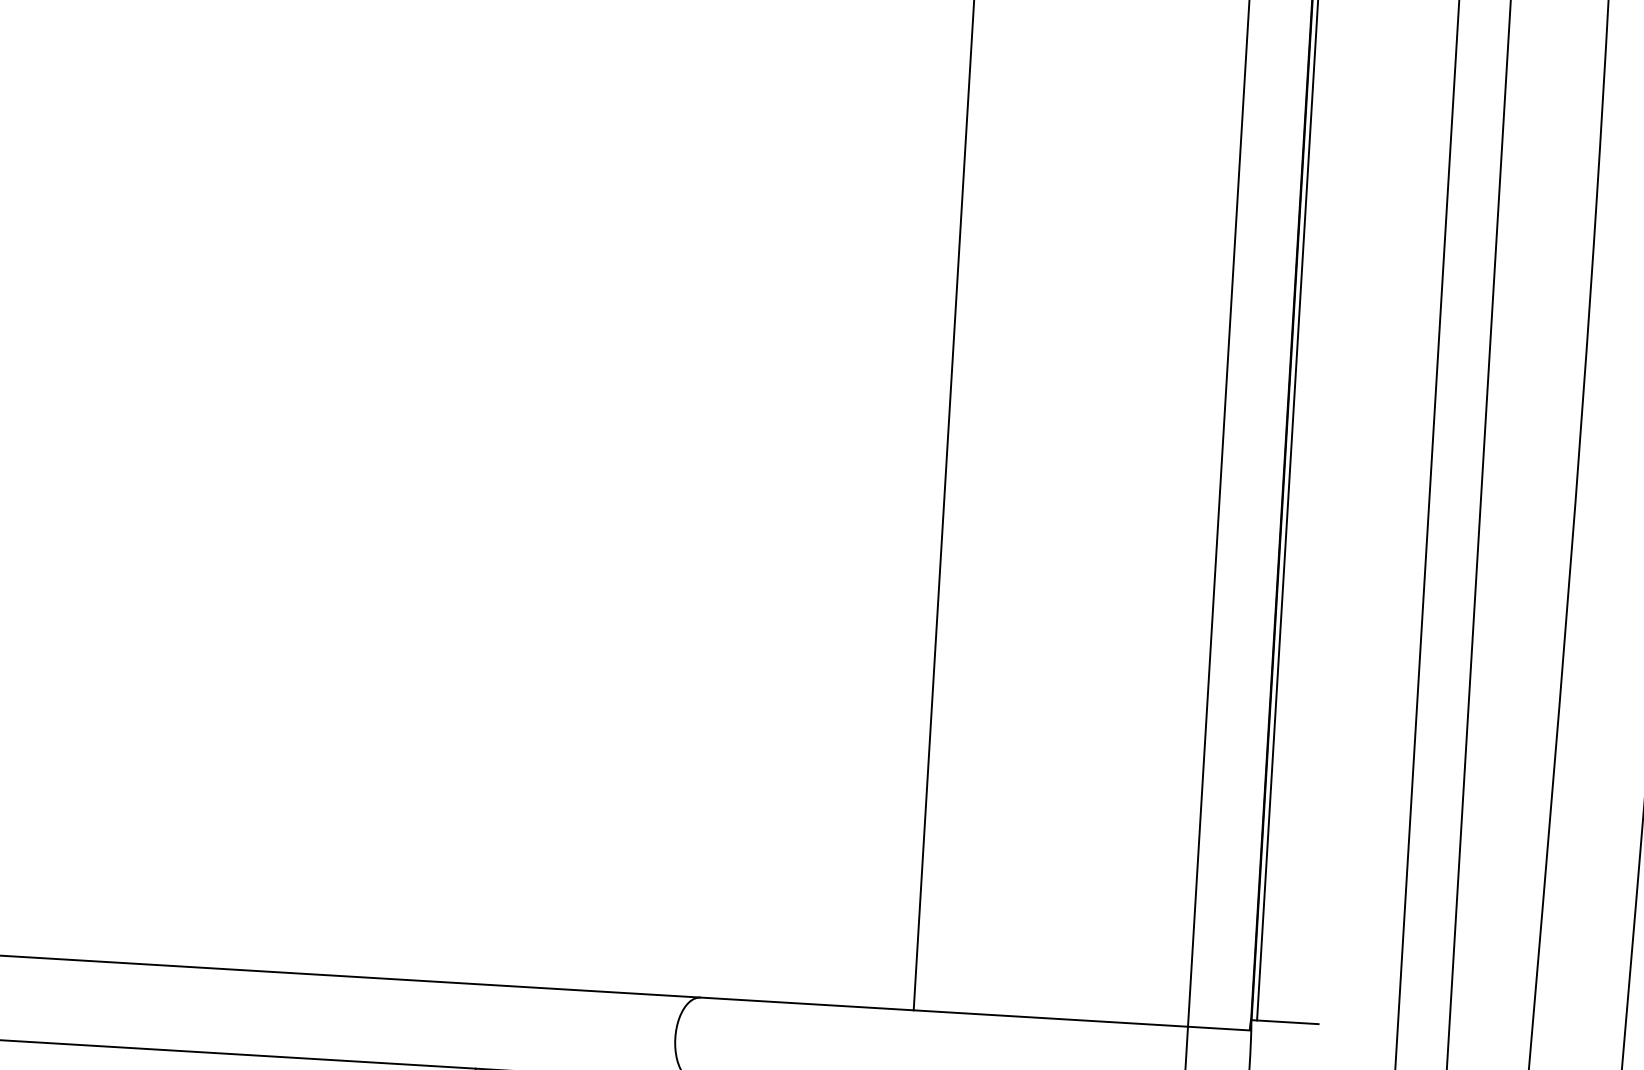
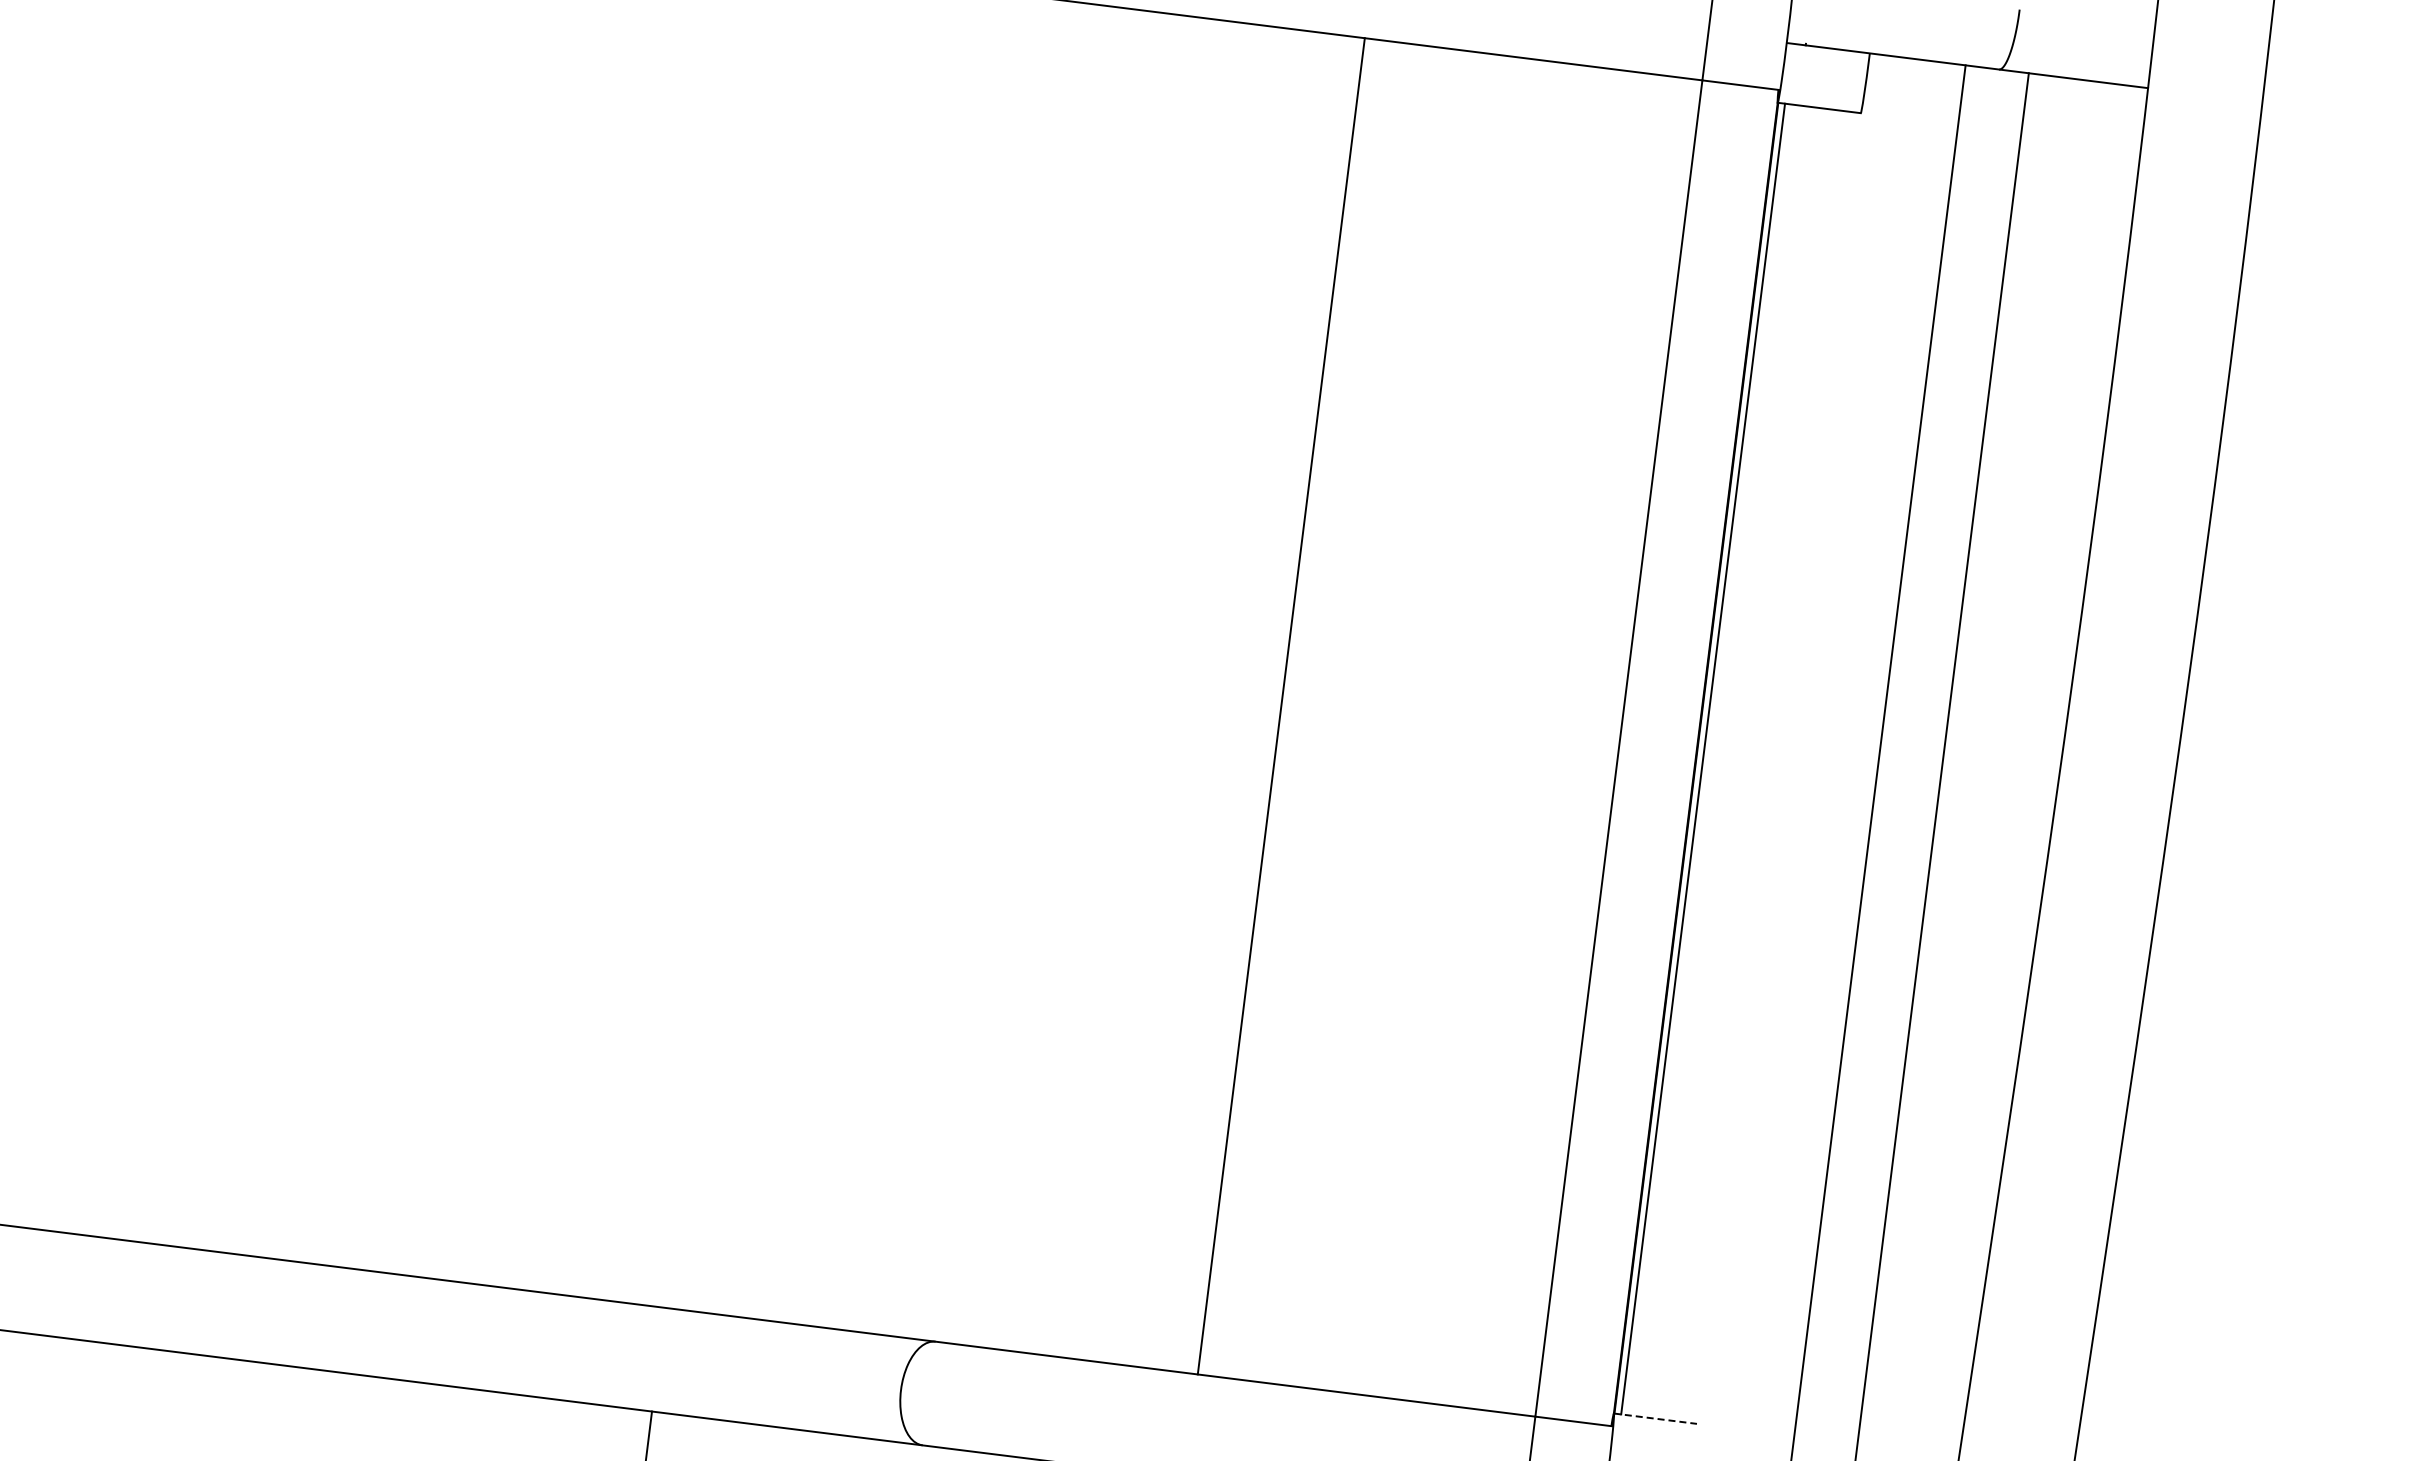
line: (1284, 1021) -> (1655, 1418), solid -> dashed

